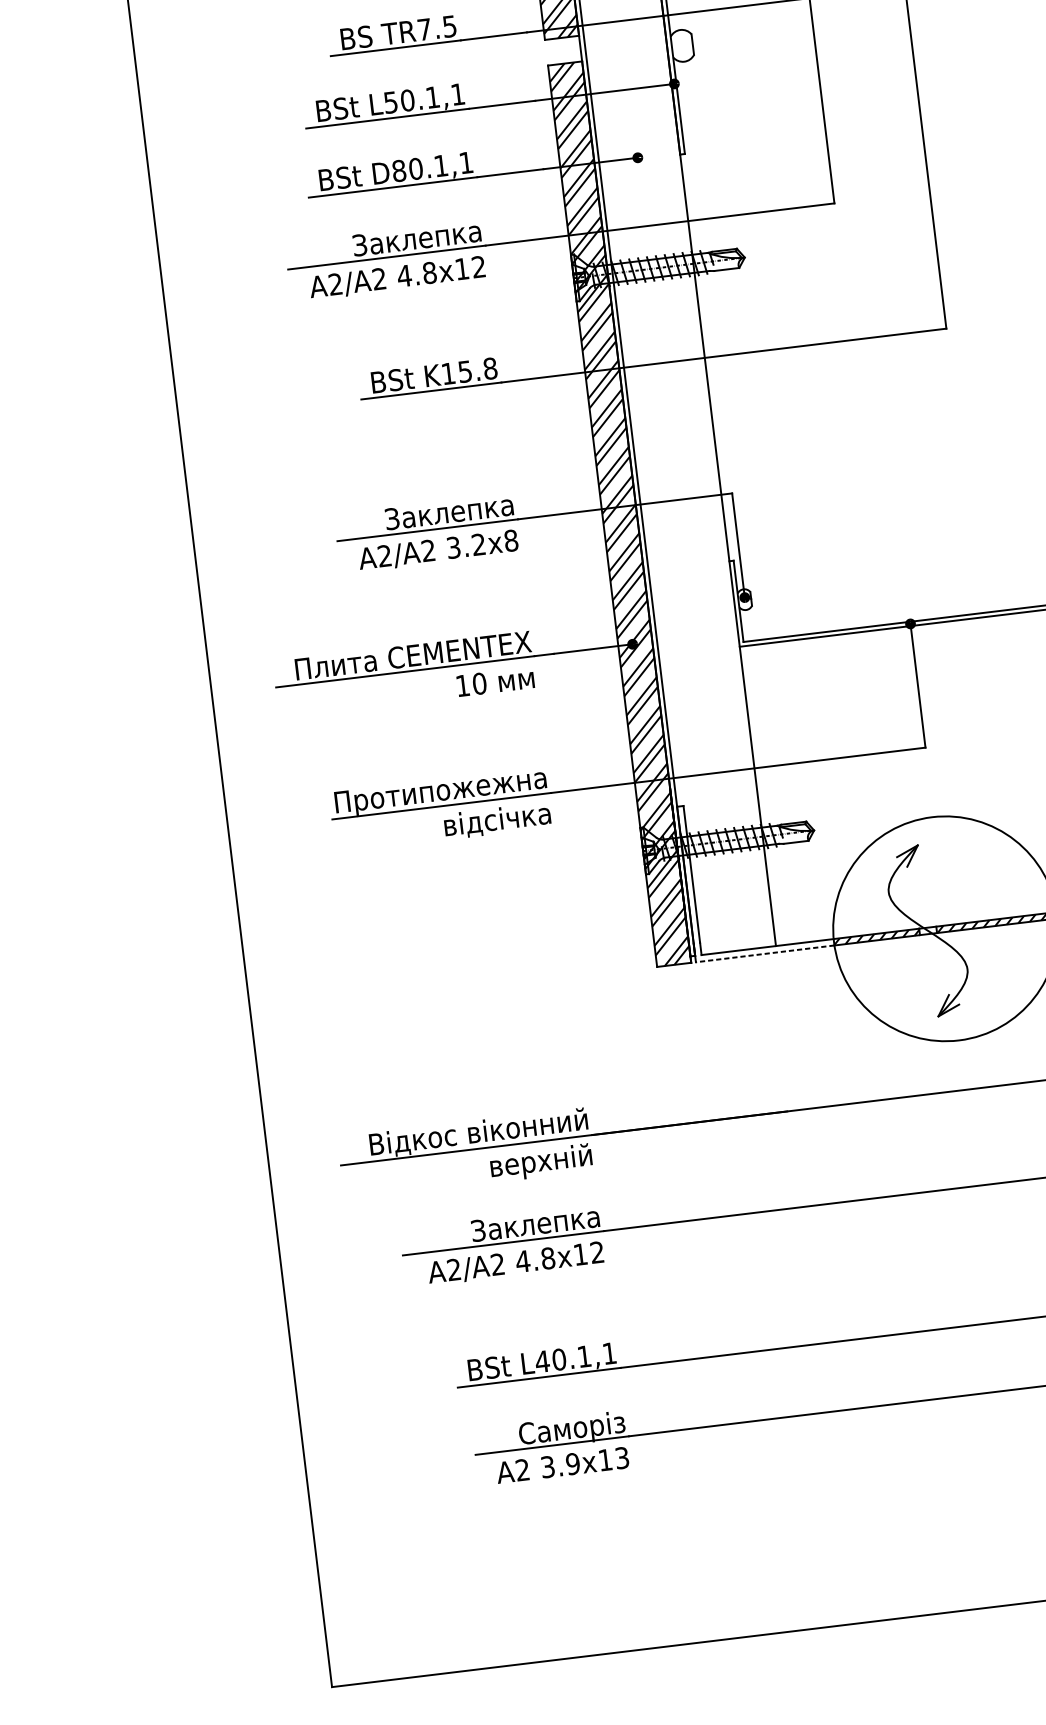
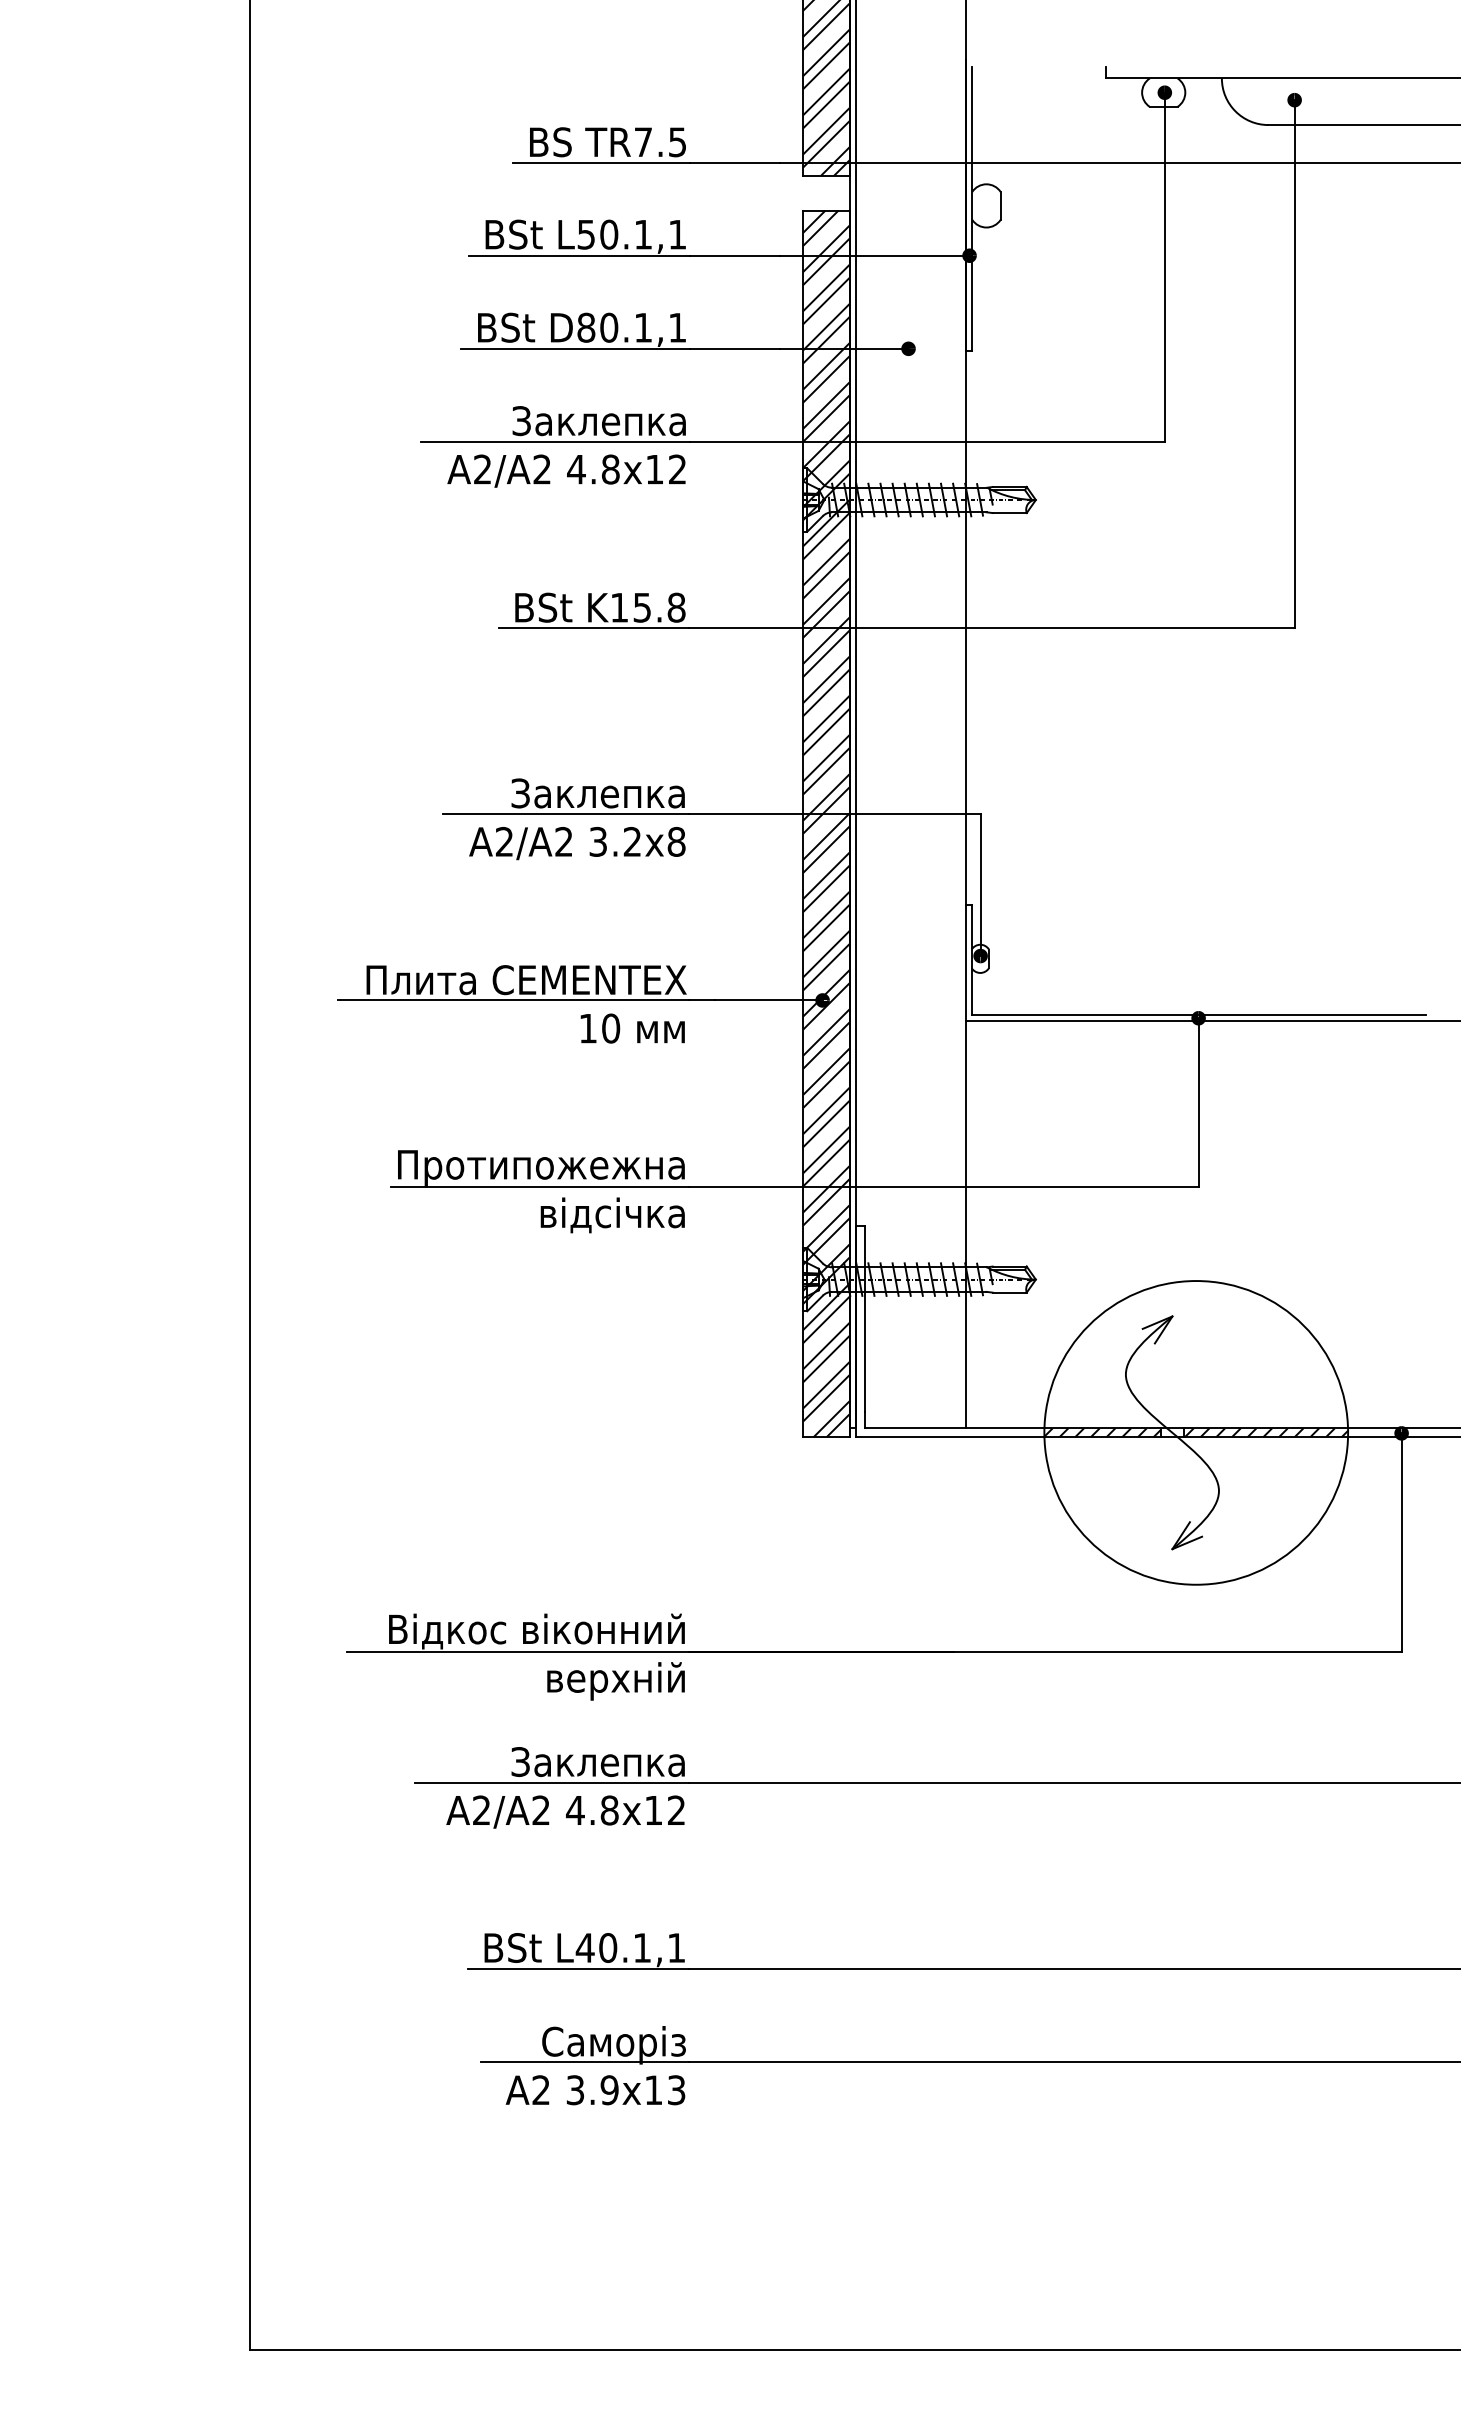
line: (764, 954) -> (949, 1437), dashed -> solid

